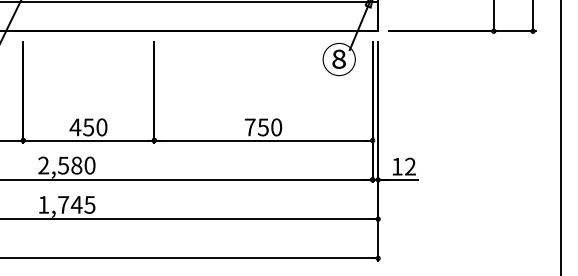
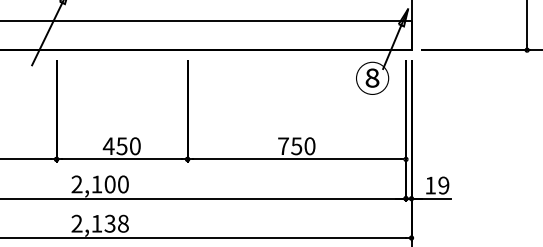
text: (69, 165) -> (102, 184), 2,580 -> 2,100
text: (410, 166) -> (443, 185), 12 -> 19
text: (66, 204) -> (99, 223), 1,745 -> 2,138

